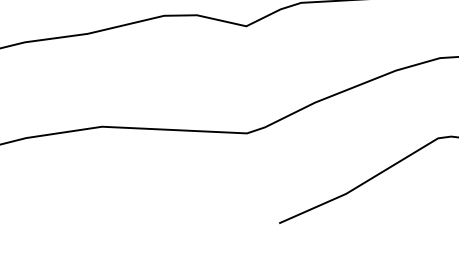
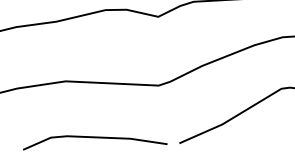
line: (148, 215) -> (95, 138), added

